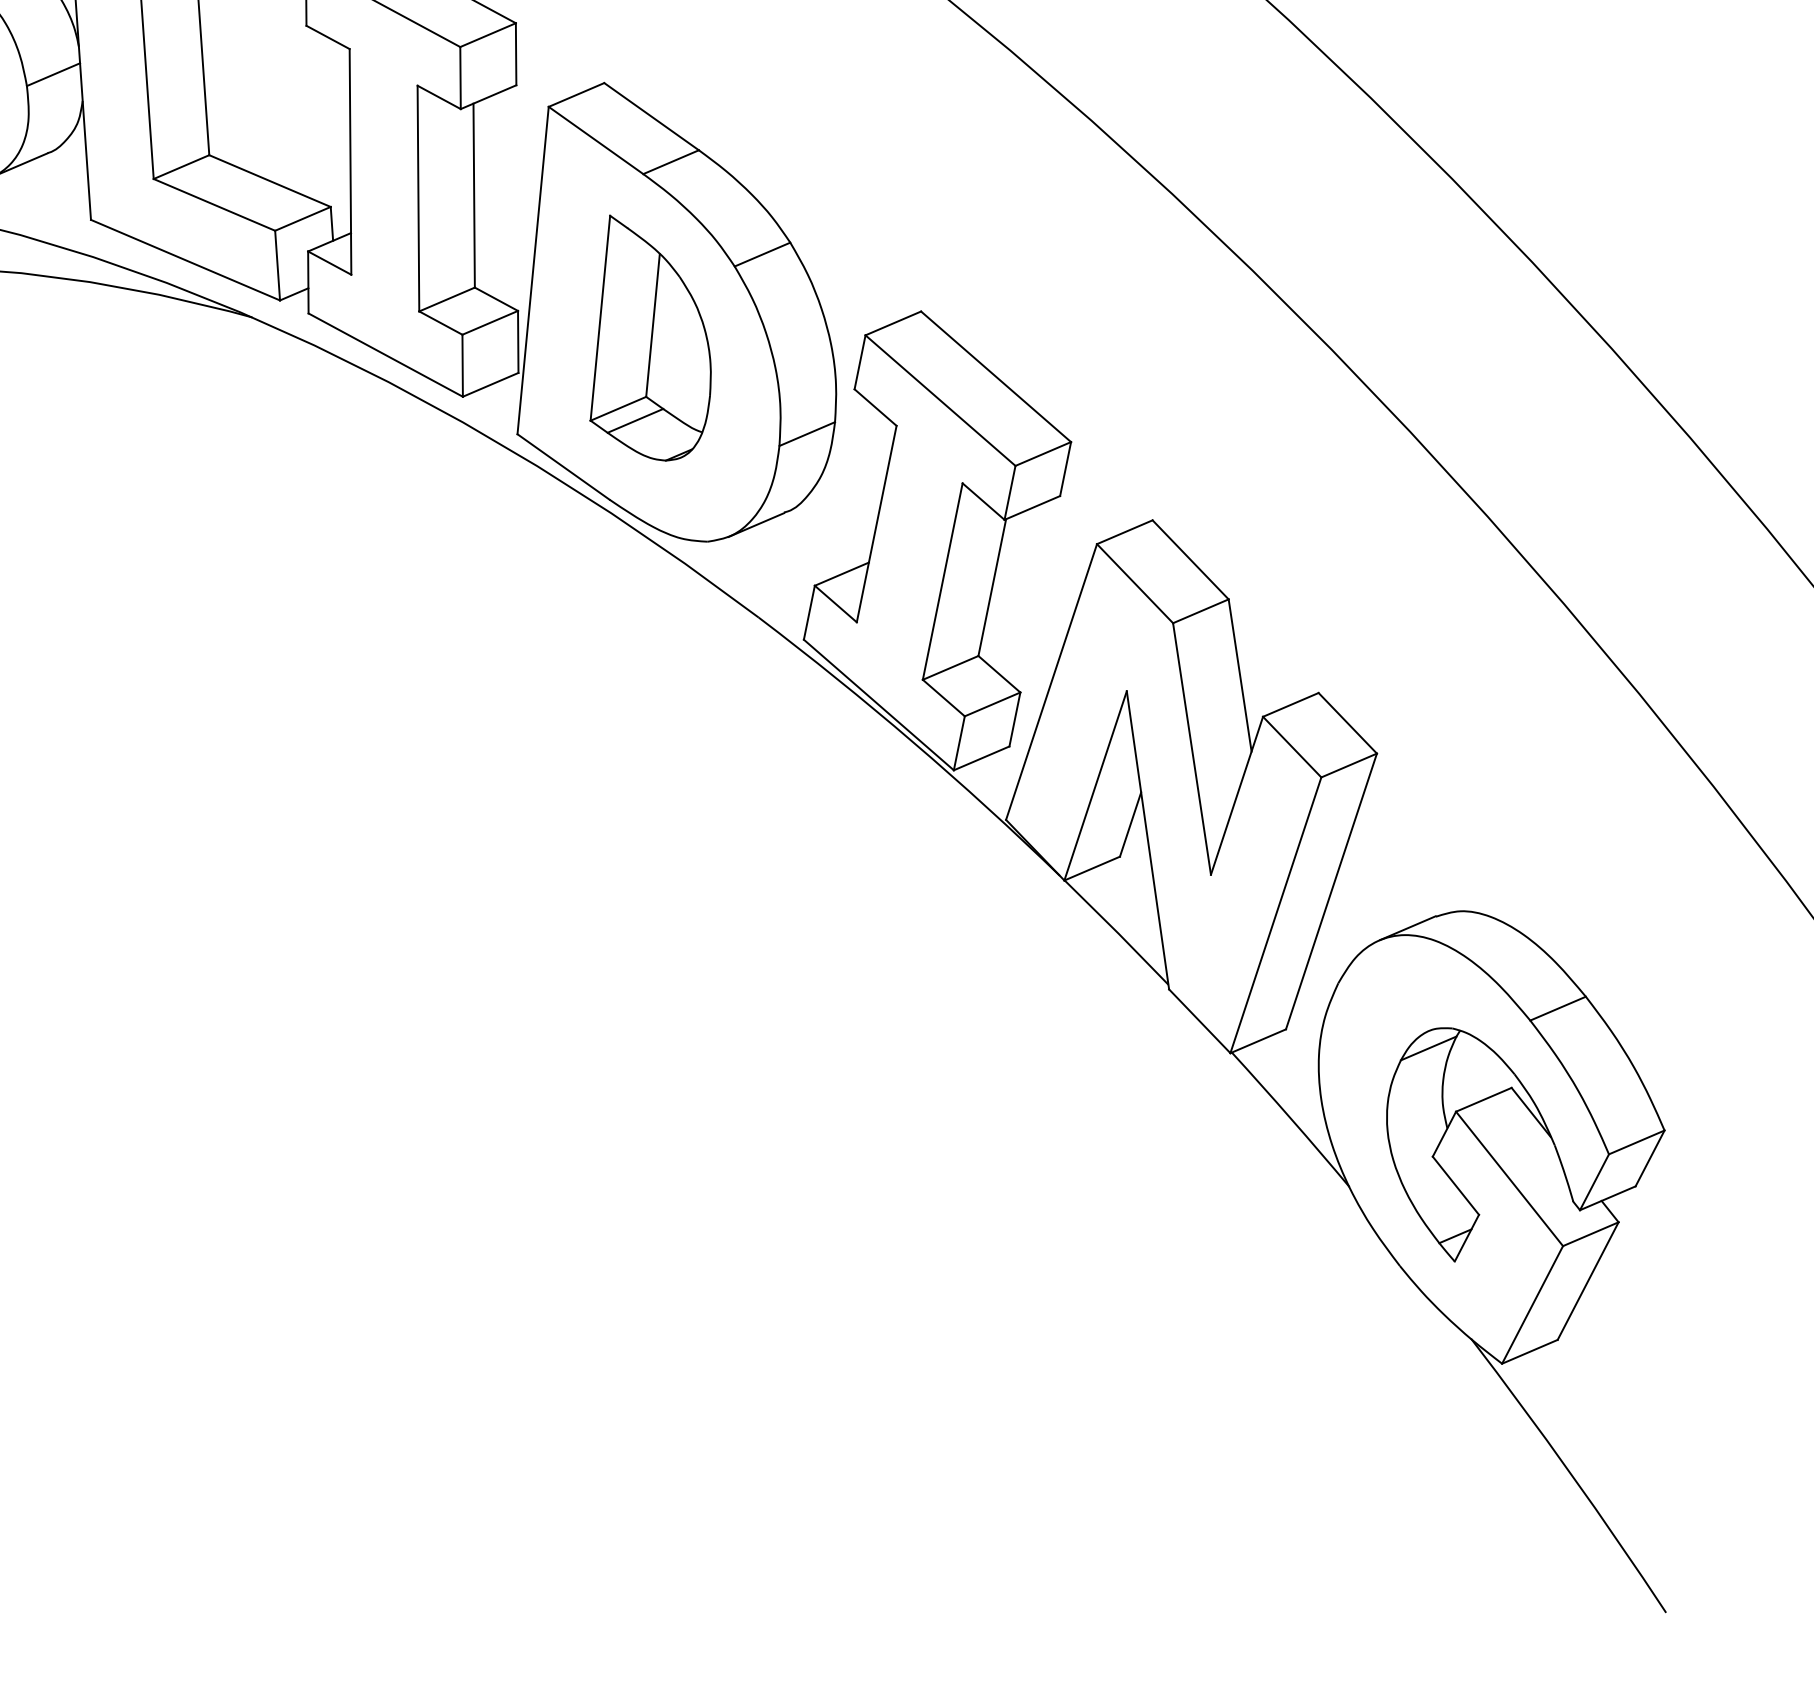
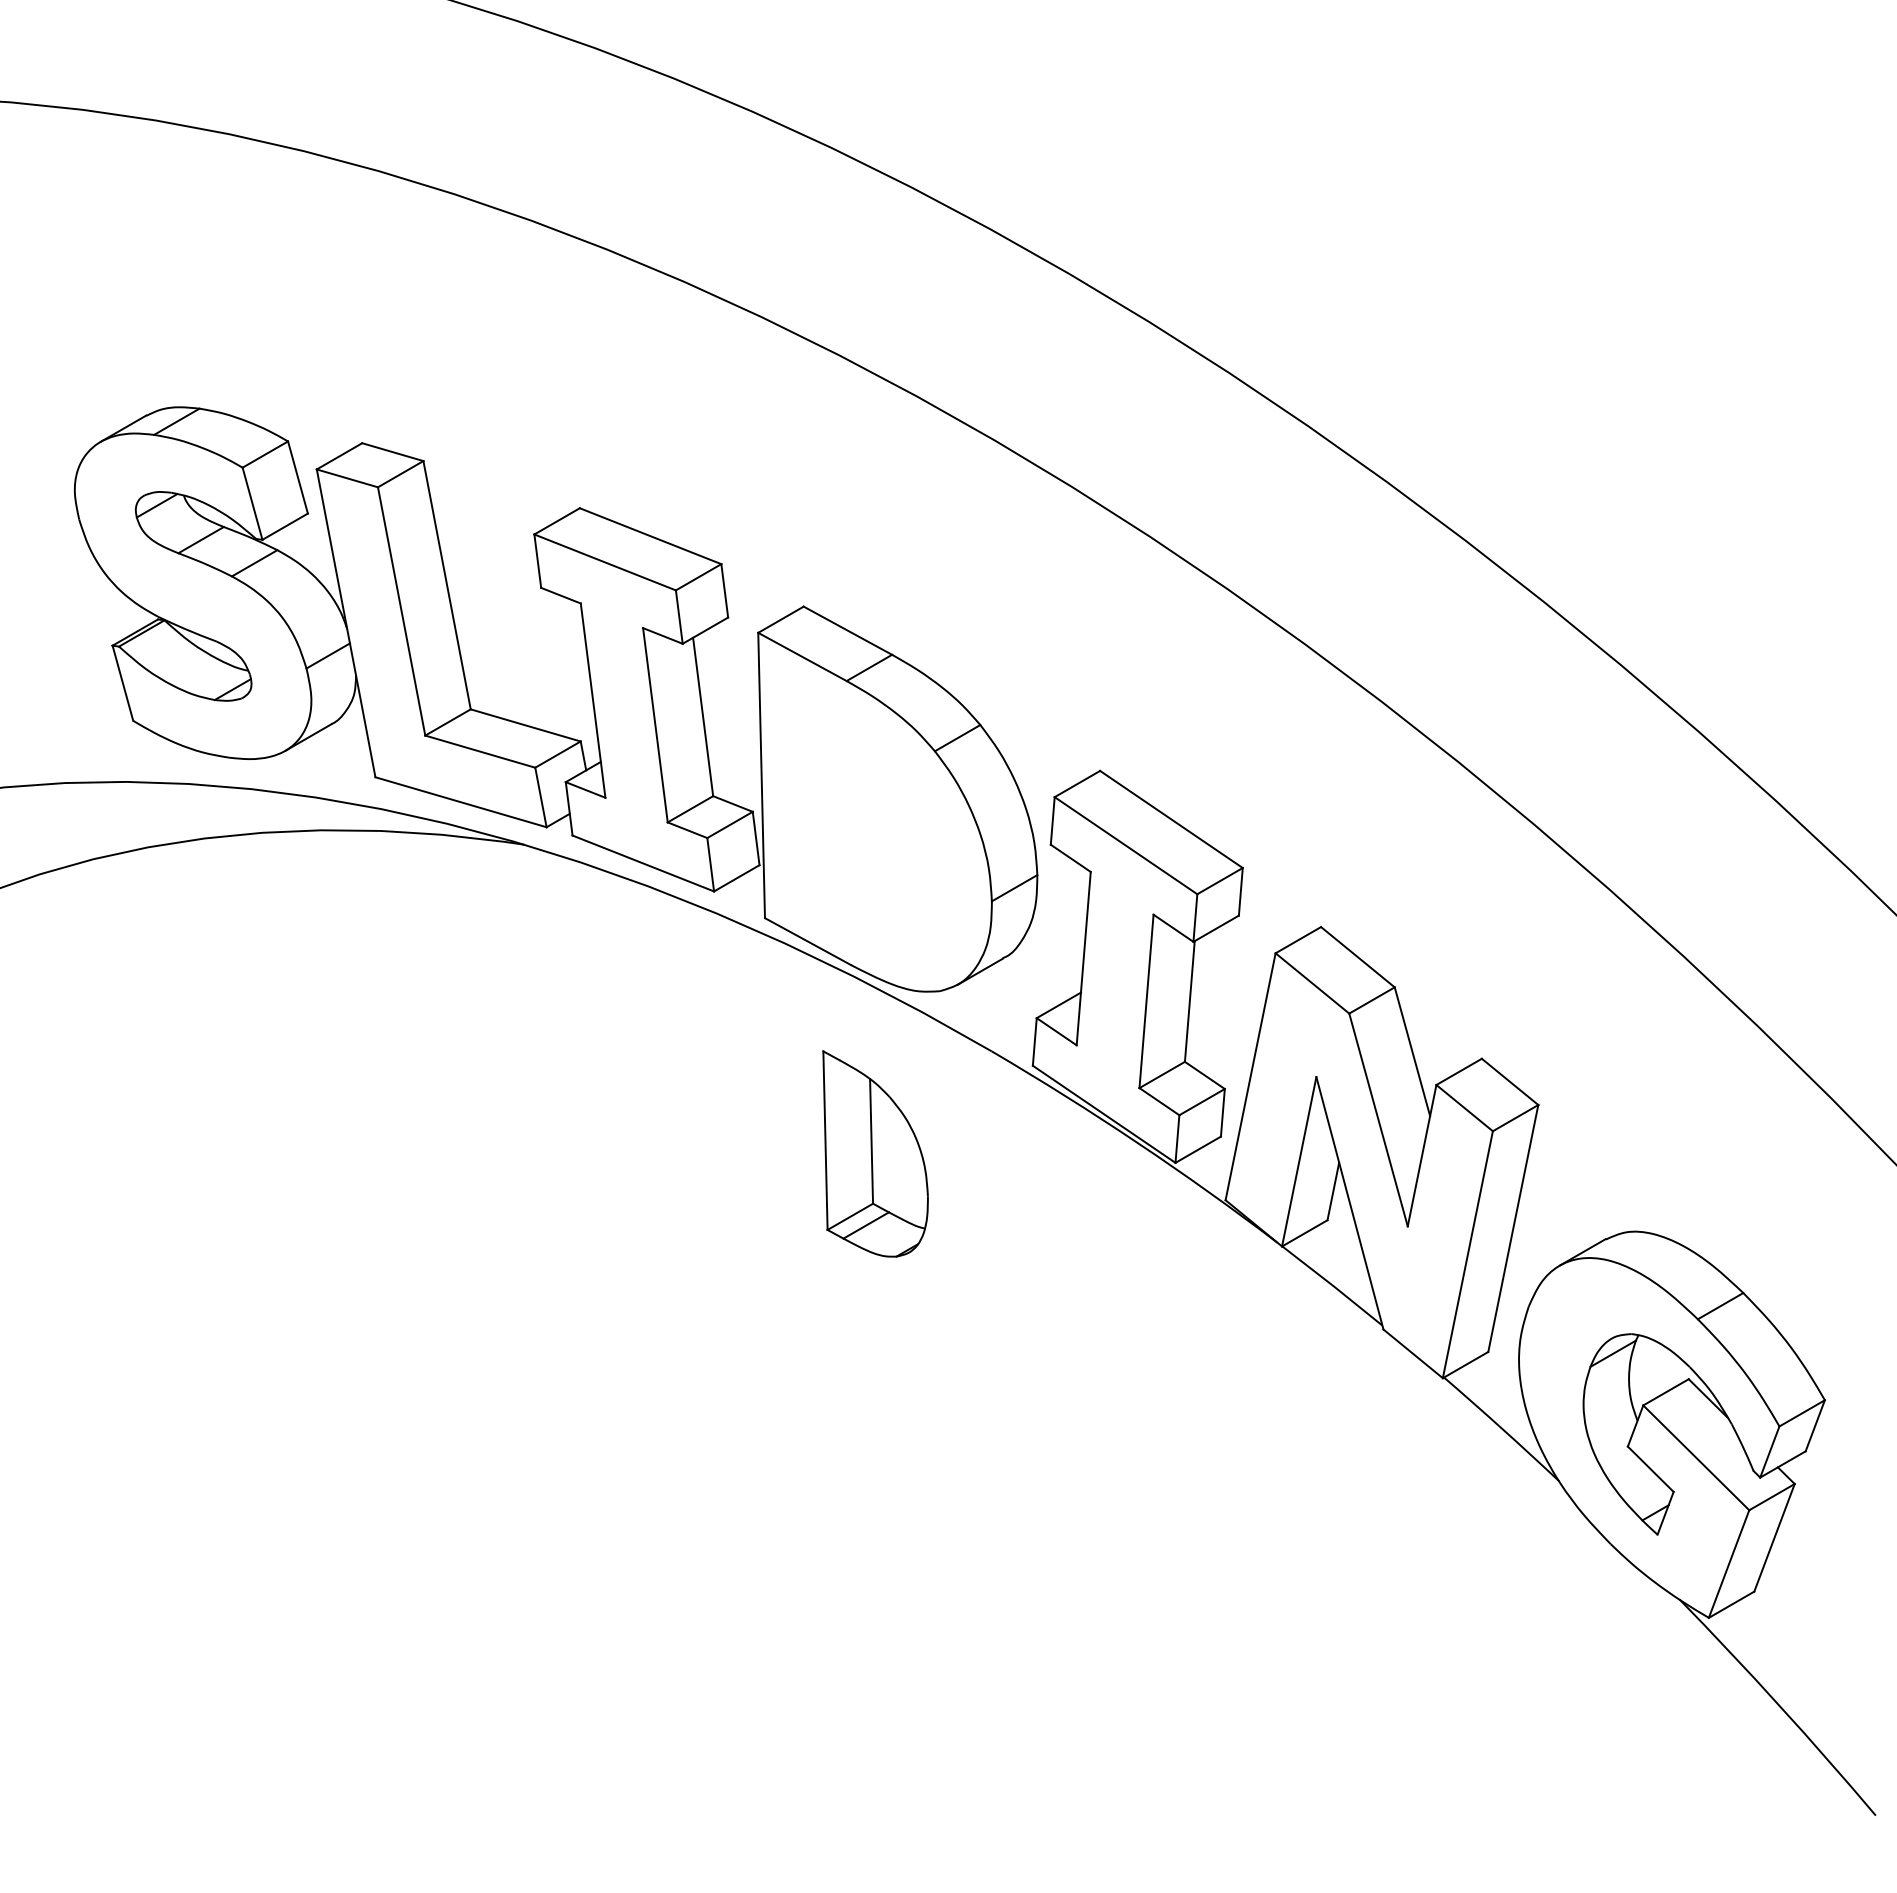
part: (655, 339) -> (875, 1153), moved

